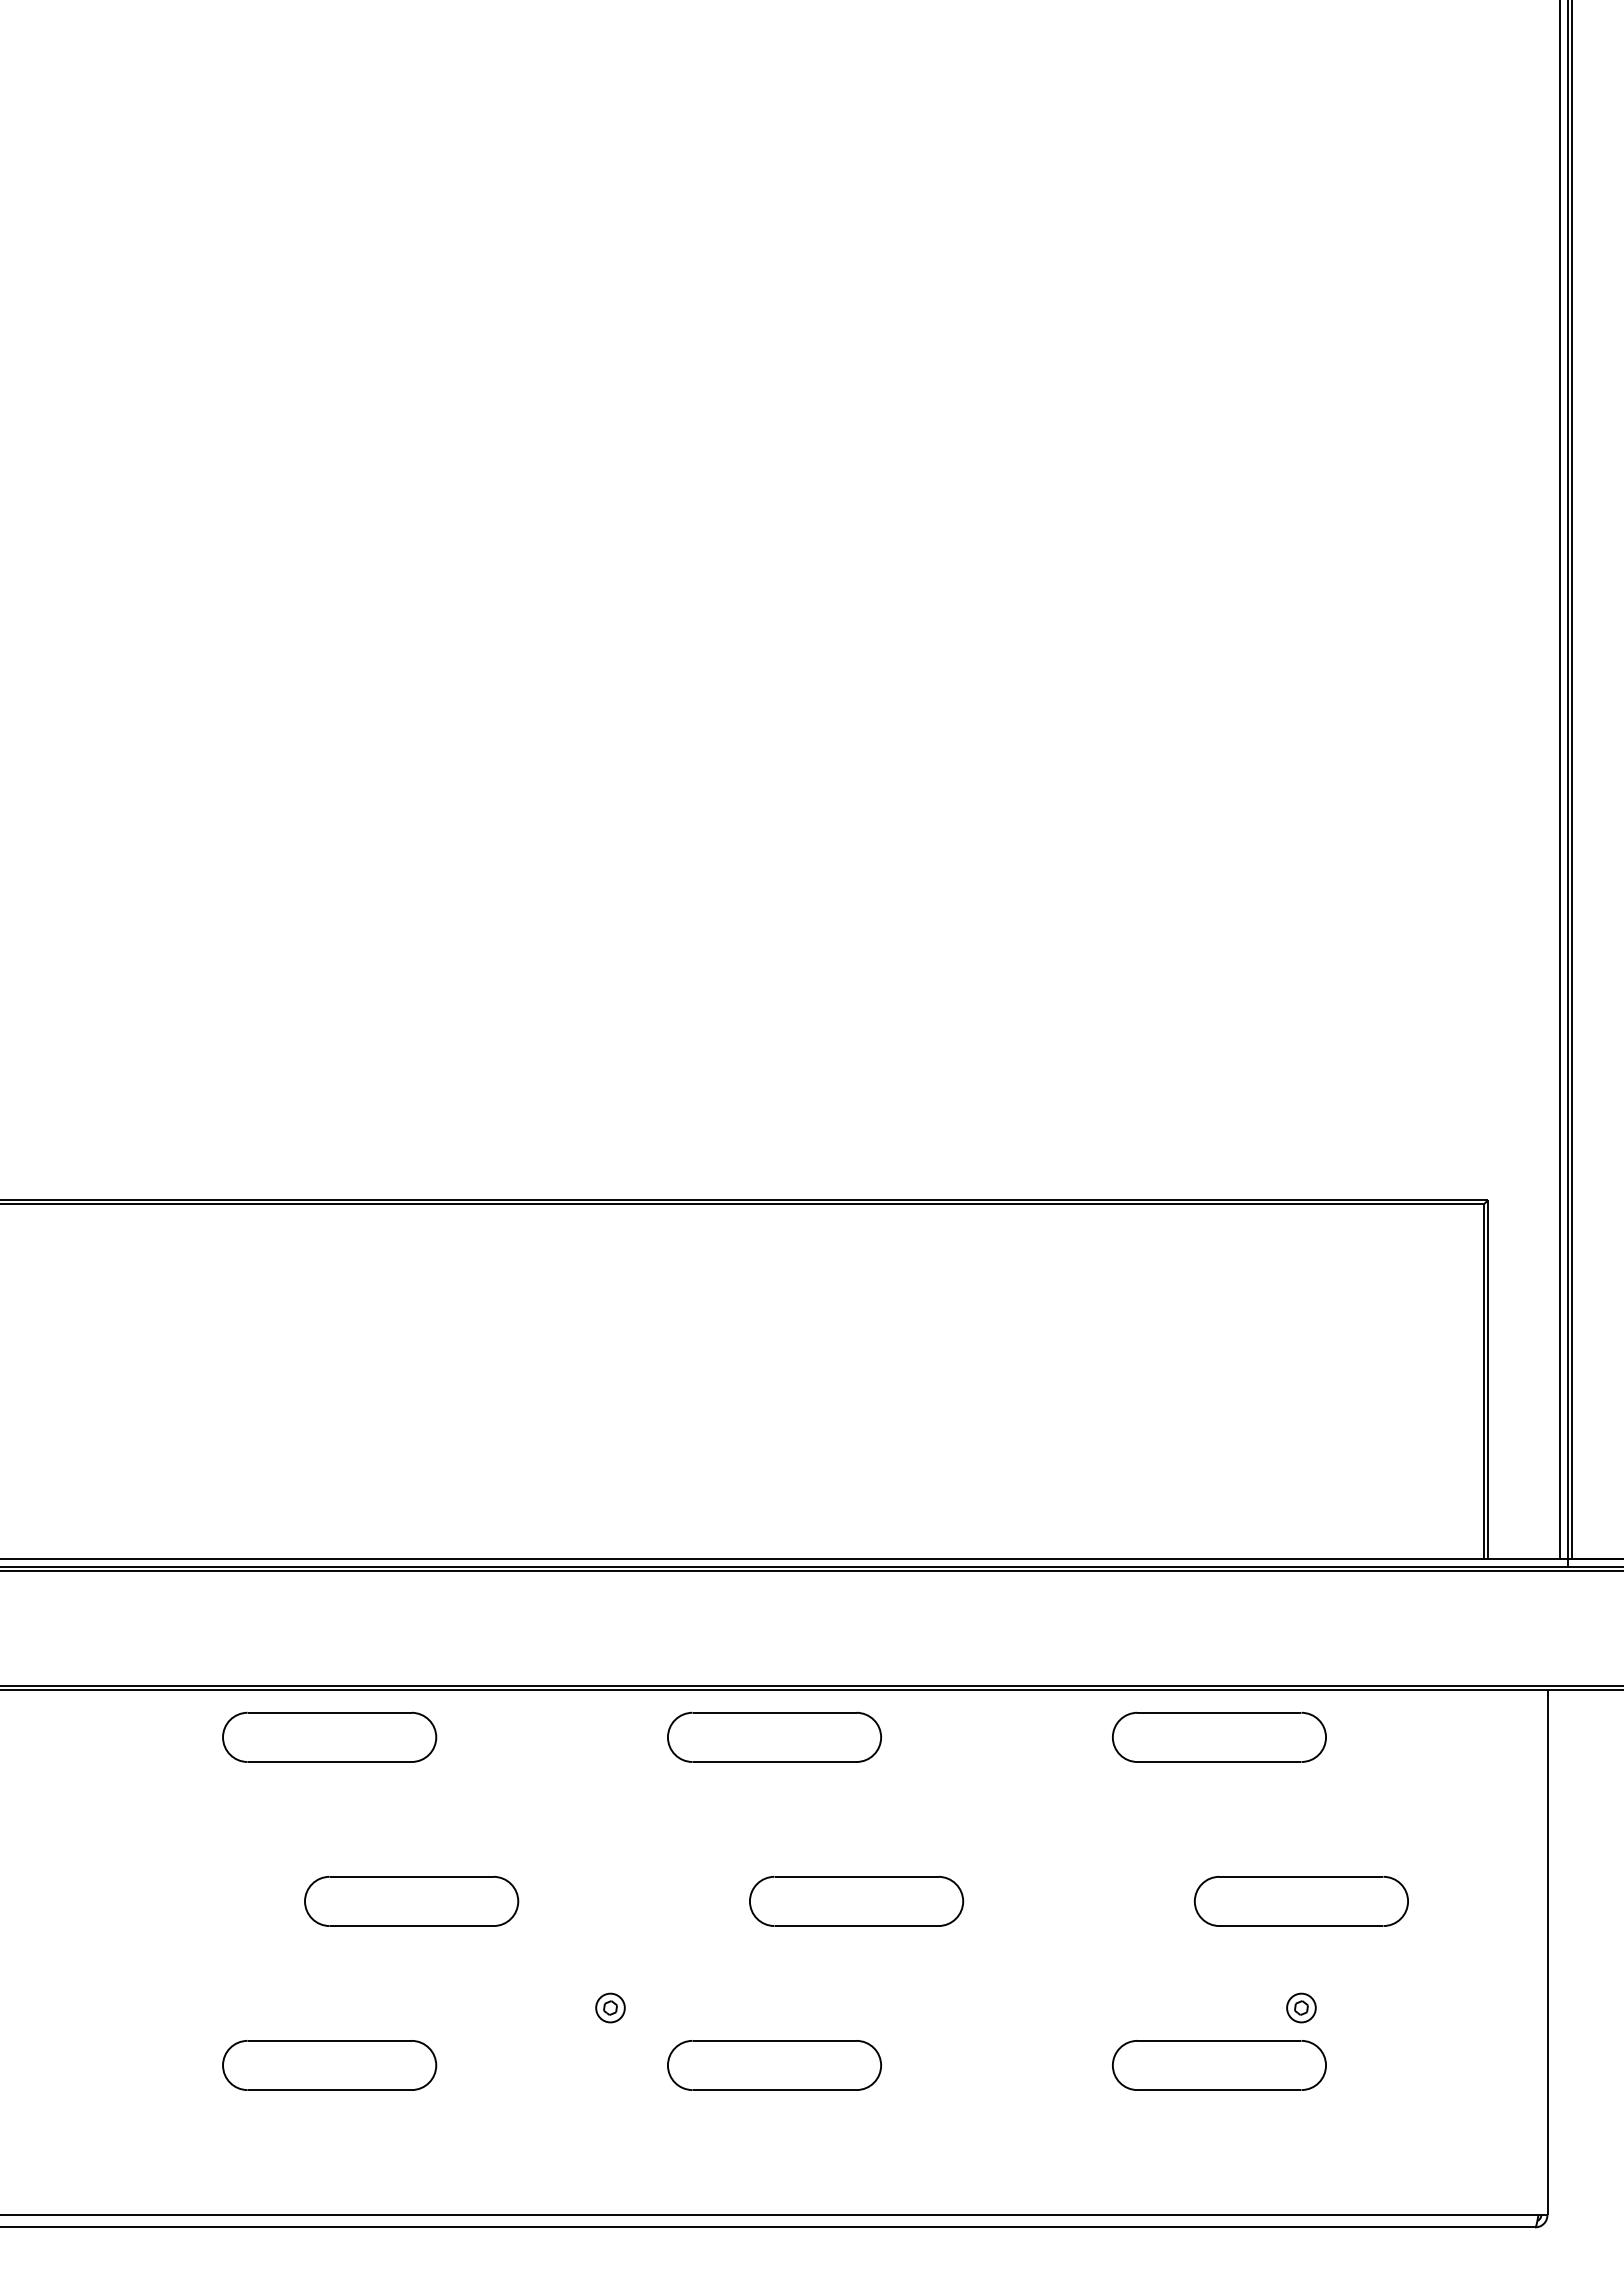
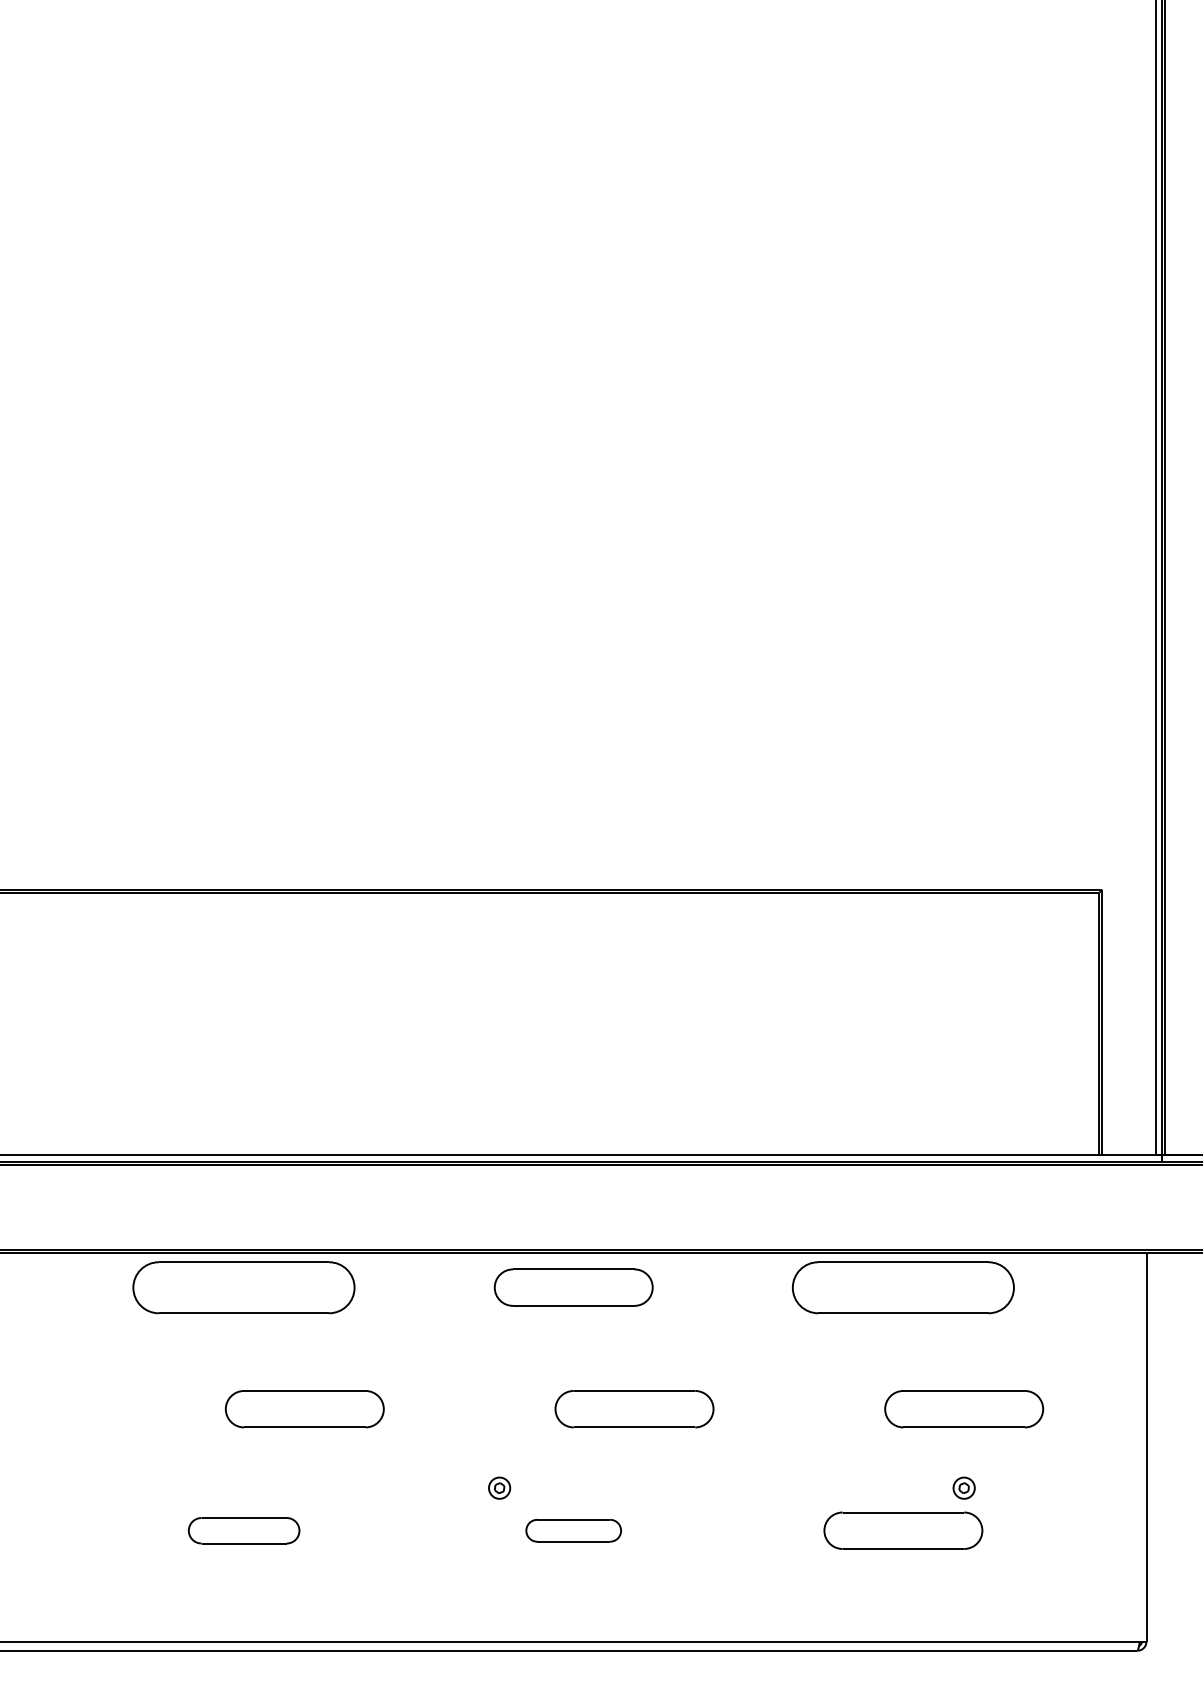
part: (329, 1736) -> (243, 1286), size x1.4
part: (1219, 1736) -> (903, 1286), size x1.4
part: (610, 2007) -> (499, 1487), moved
part: (329, 2065) -> (243, 1530), size x0.7
part: (774, 2065) -> (573, 1530), size x0.6

